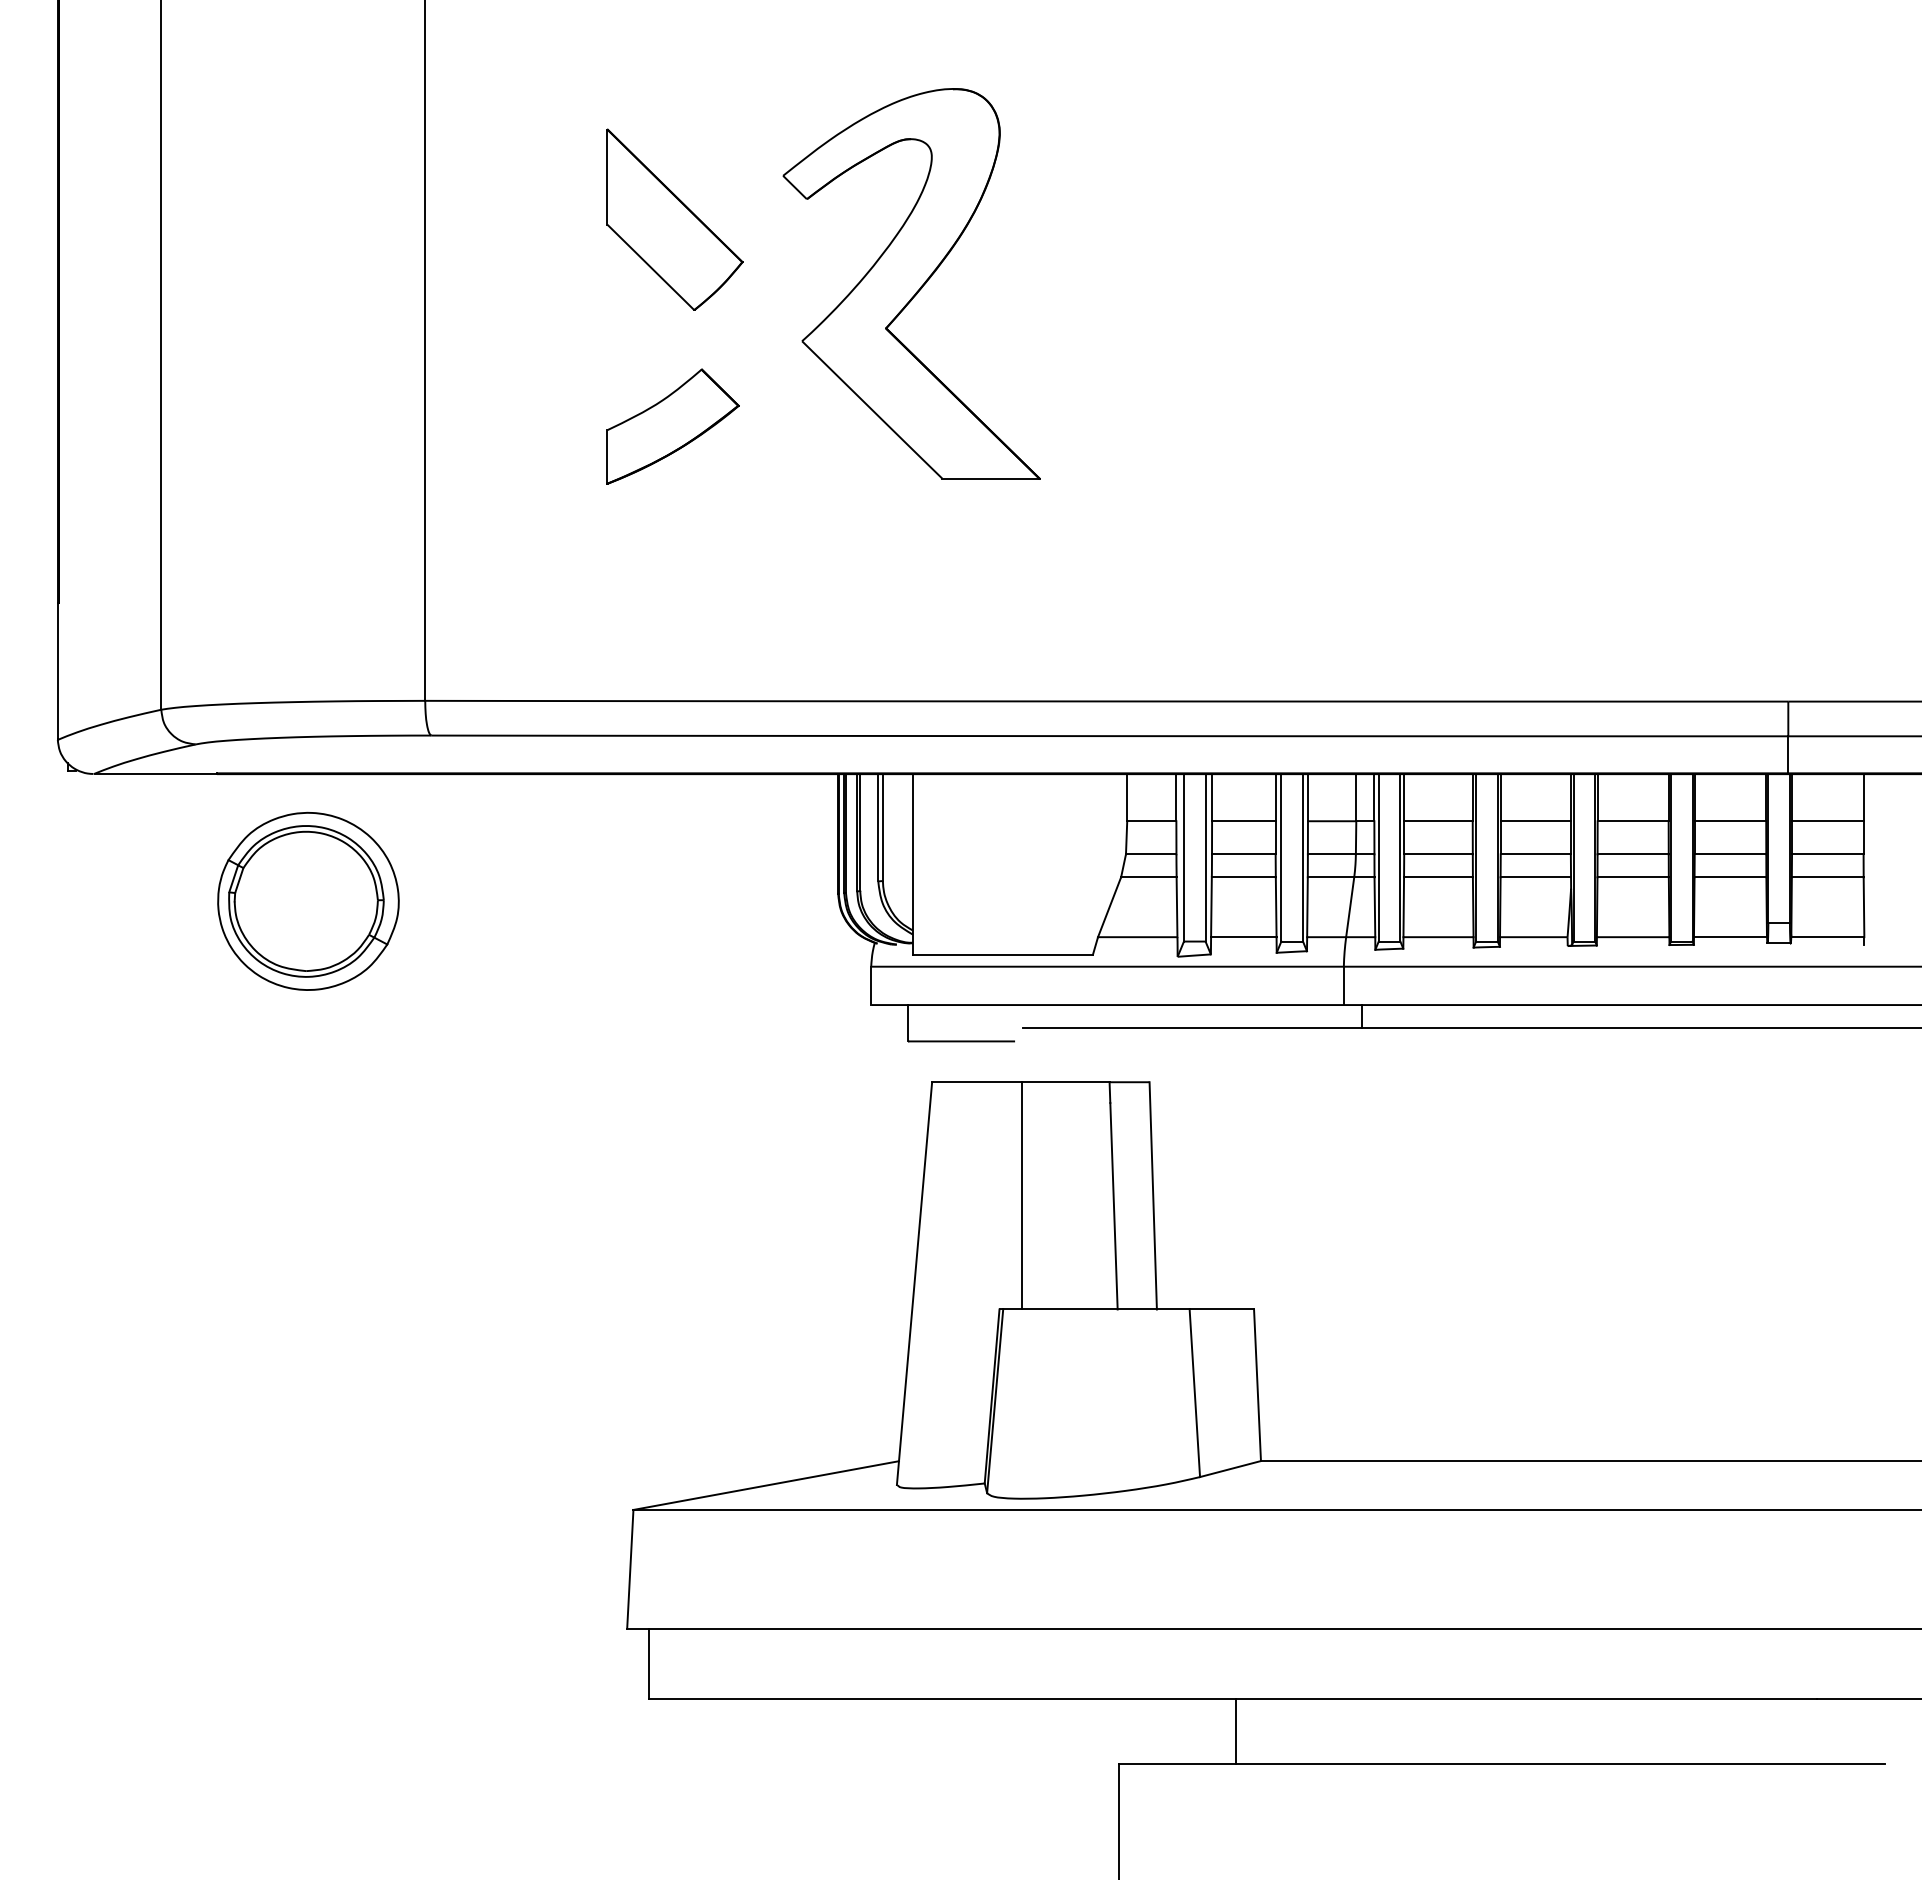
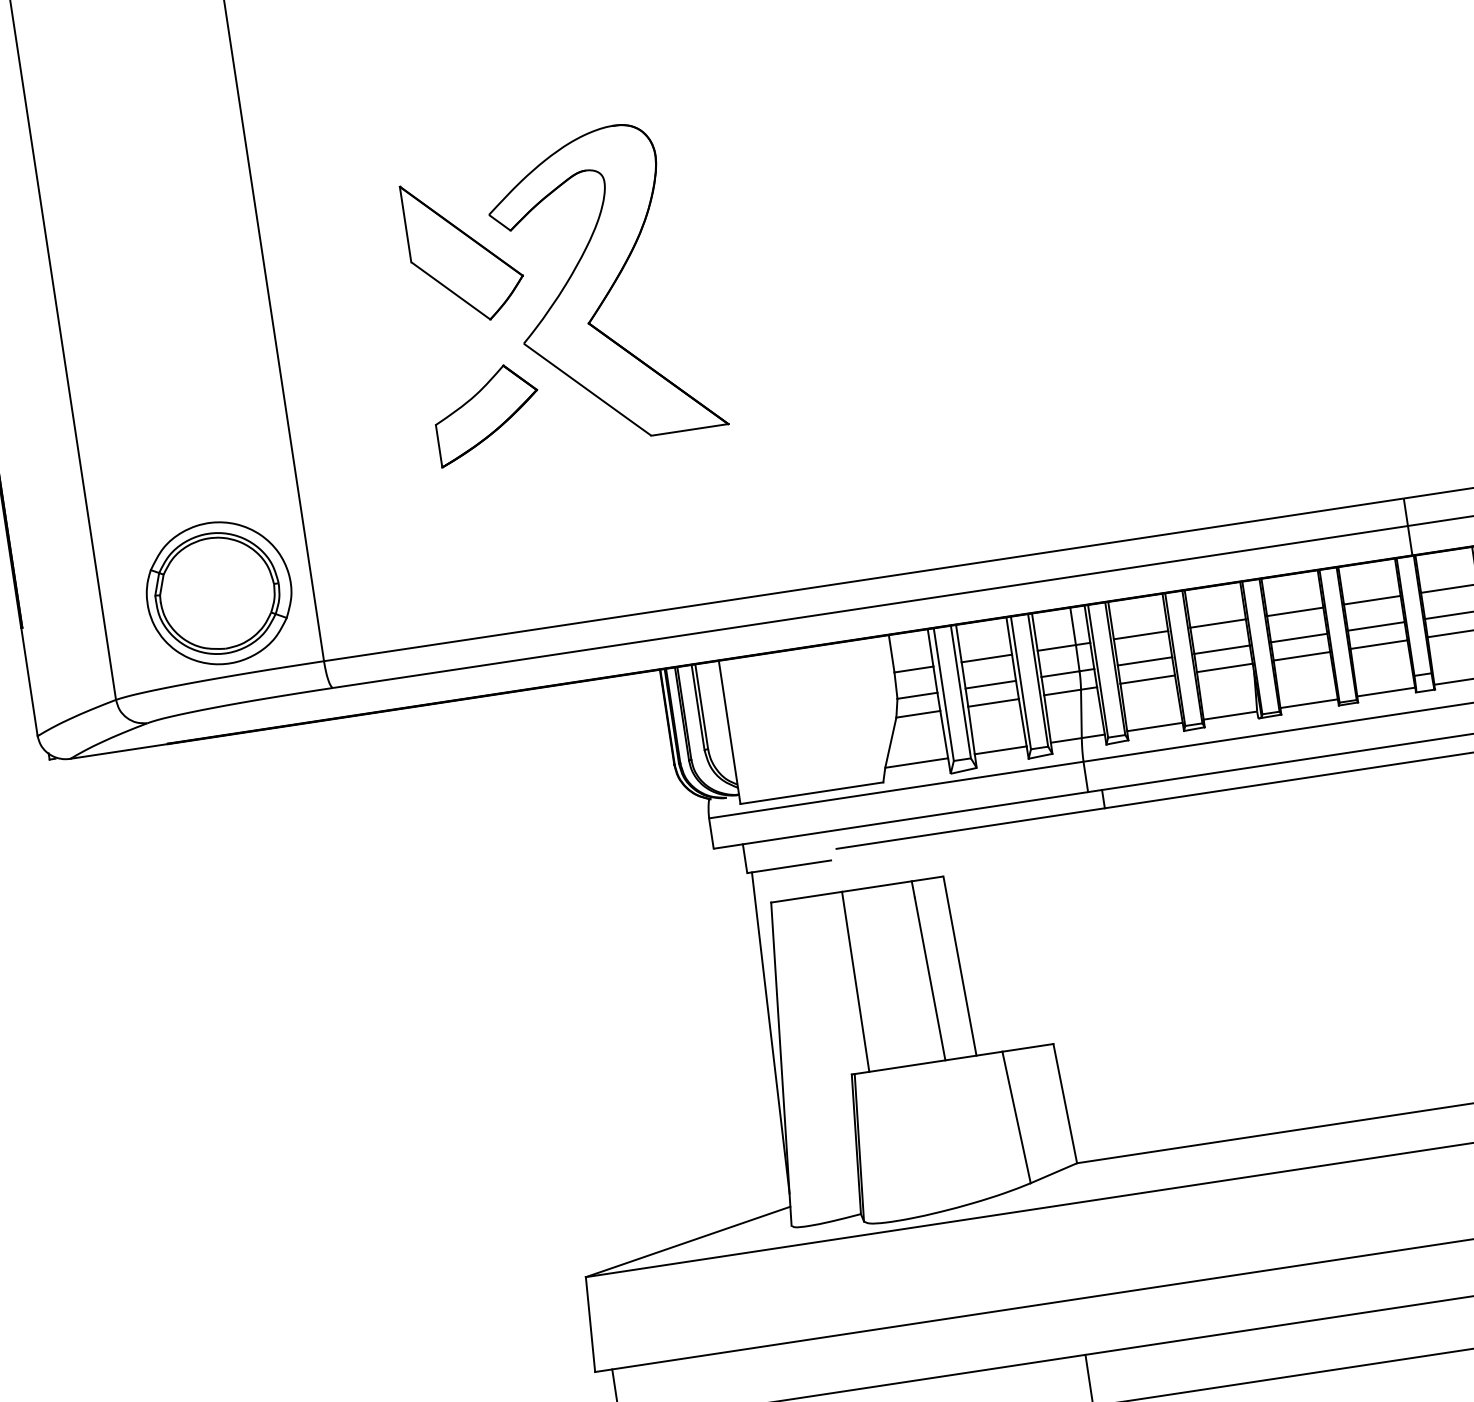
part: (911, 283) -> (603, 284), moved
part: (308, 900) -> (219, 592), moved
line: (906, 1242) -> (770, 1032), added

